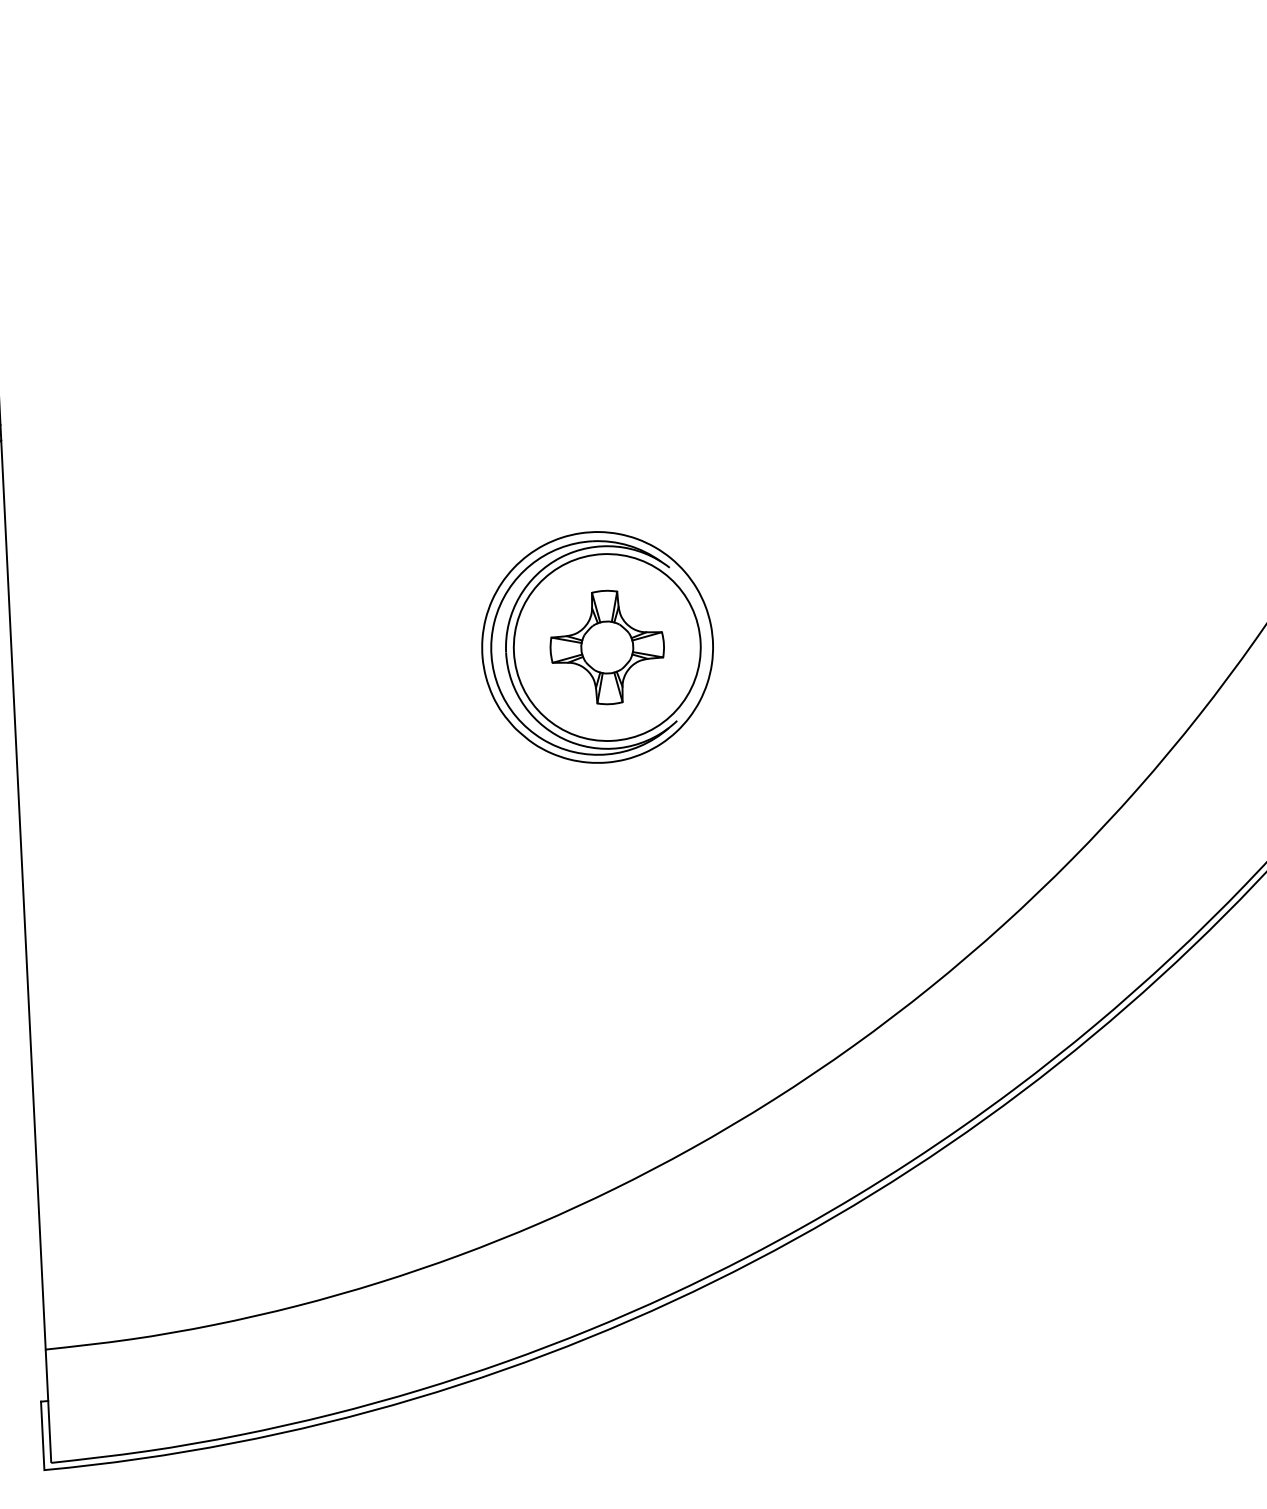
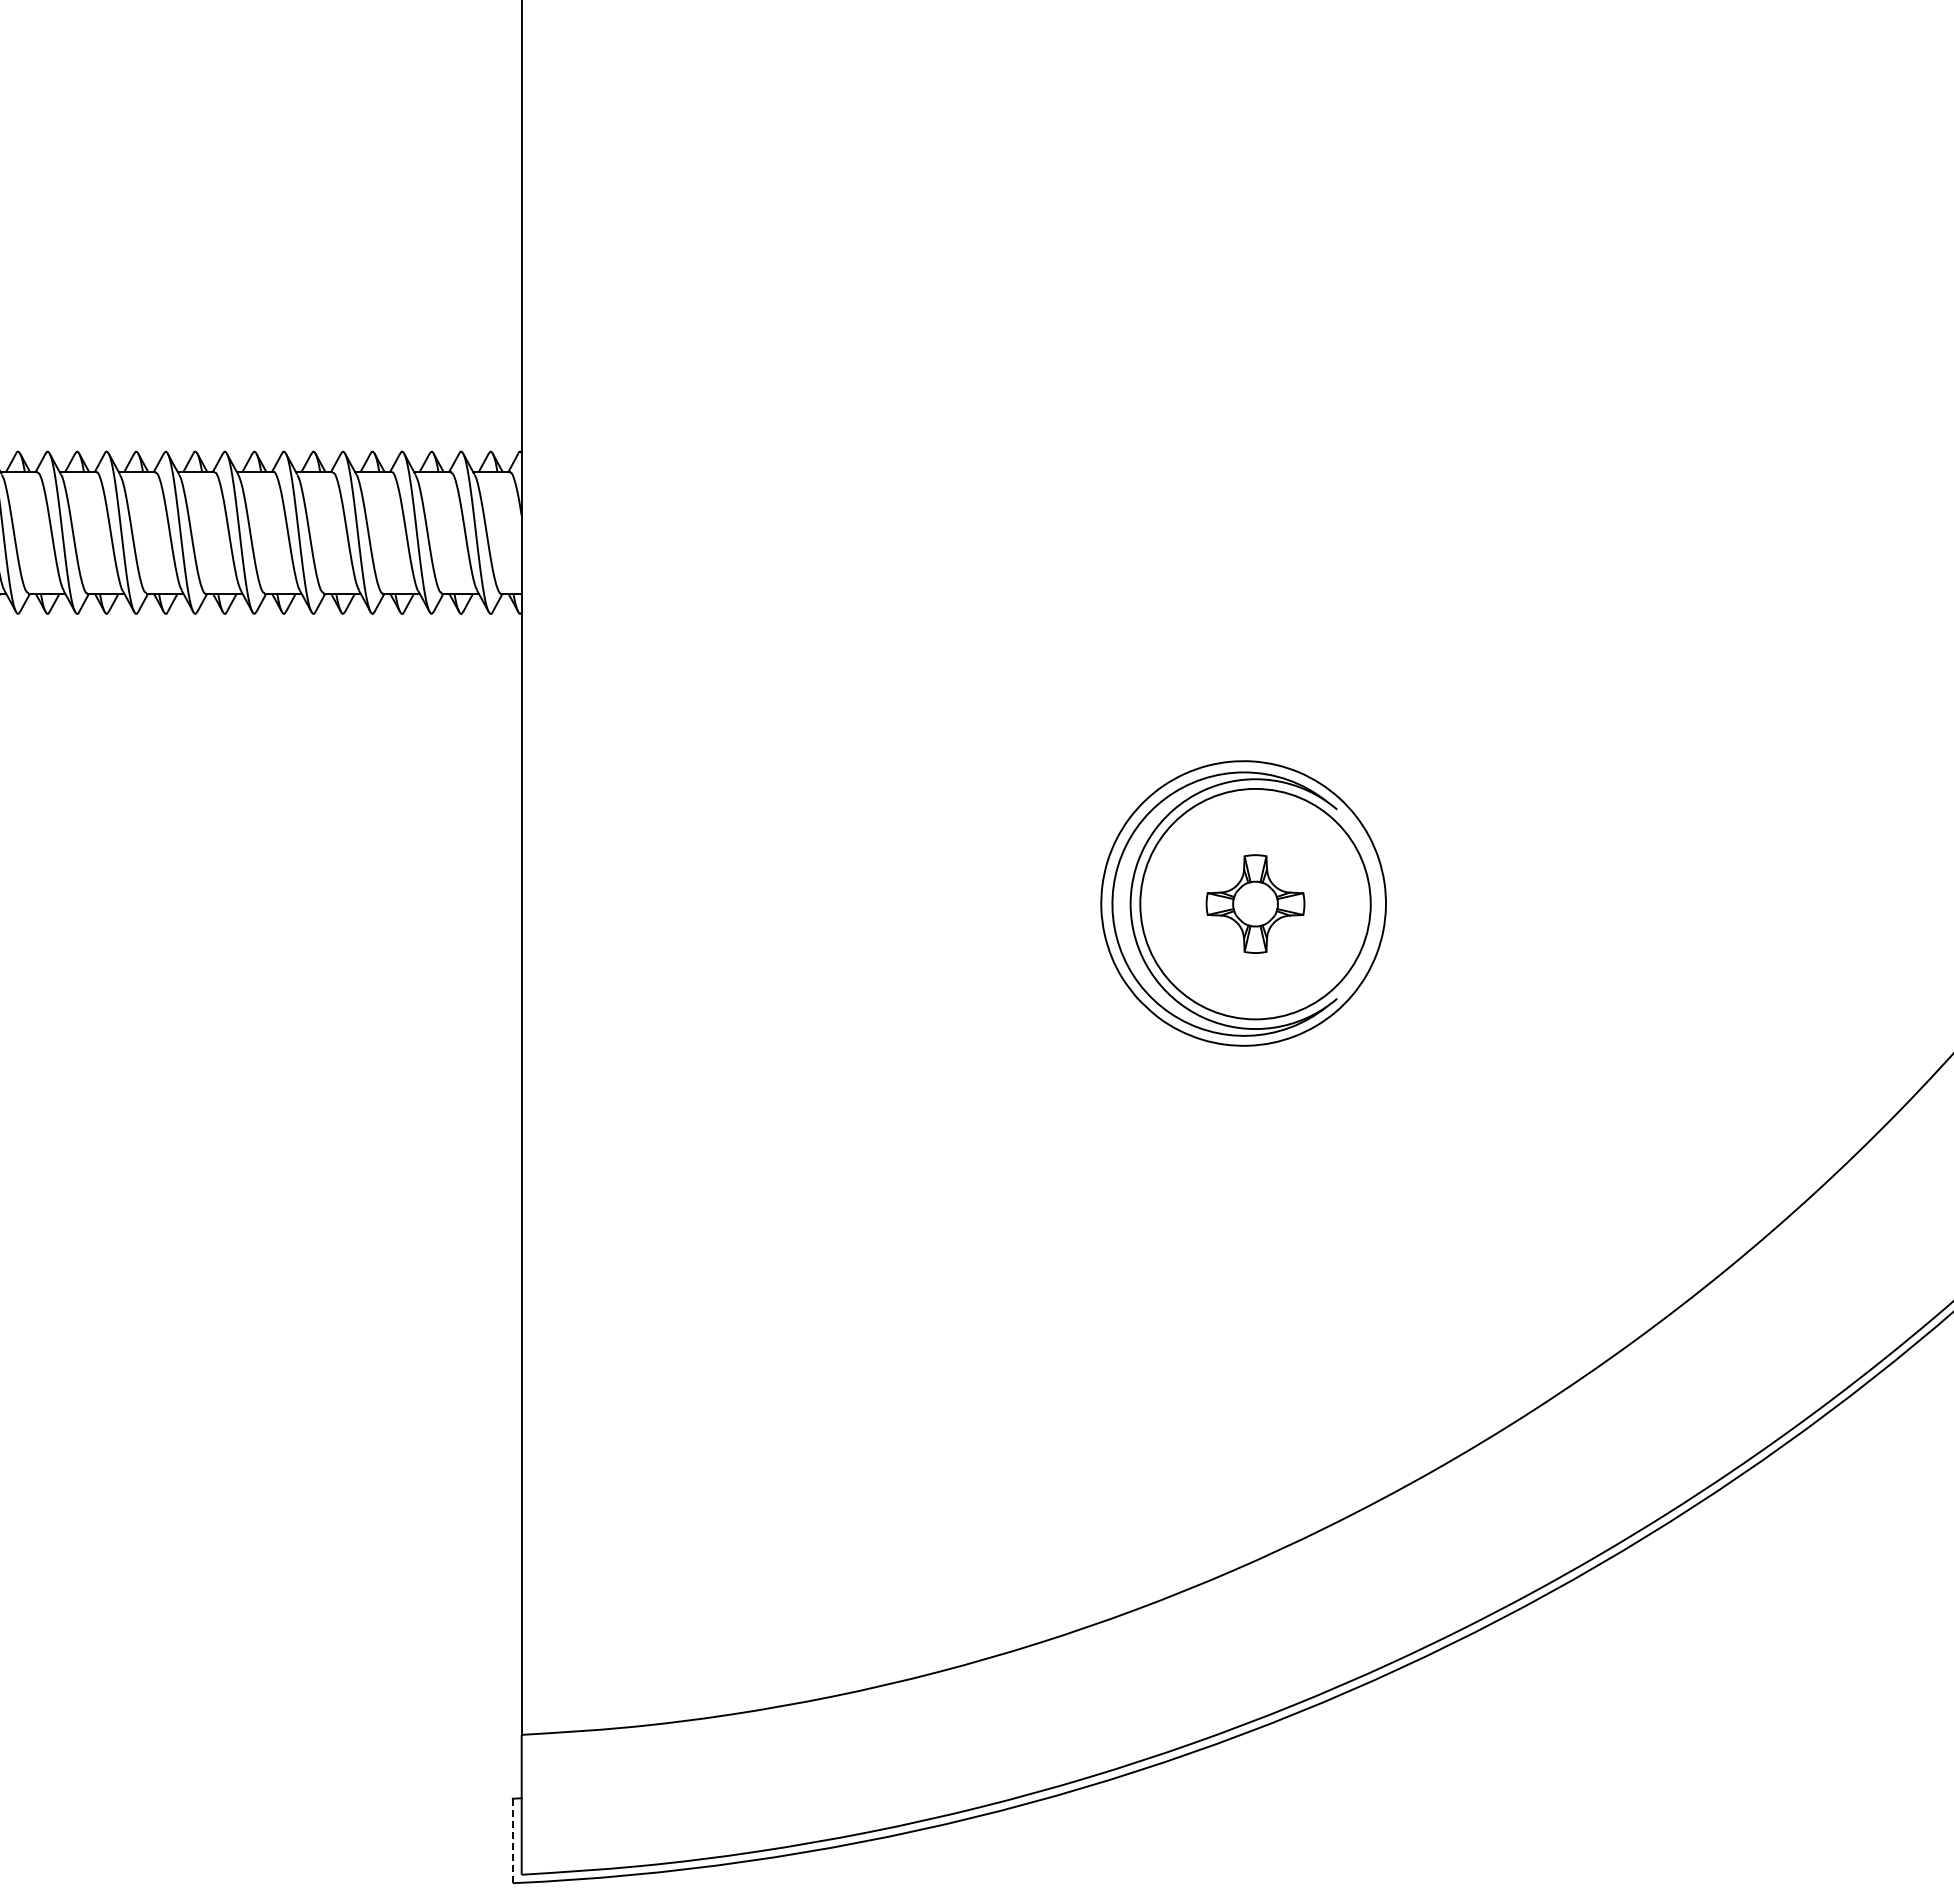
part: (607, 647) -> (1255, 903), size x0.7
line: (42, 1435) -> (512, 1840), solid -> dashed

